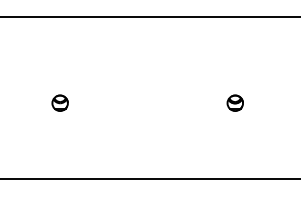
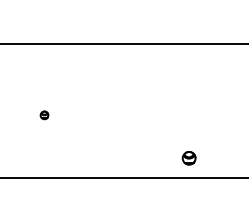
part: (60, 103) -> (44, 115), size x0.6
part: (234, 103) -> (188, 158), moved

